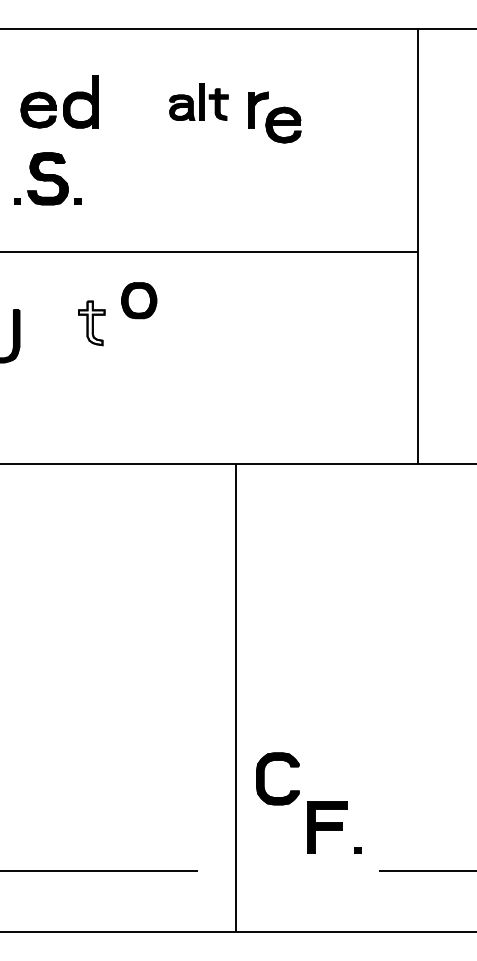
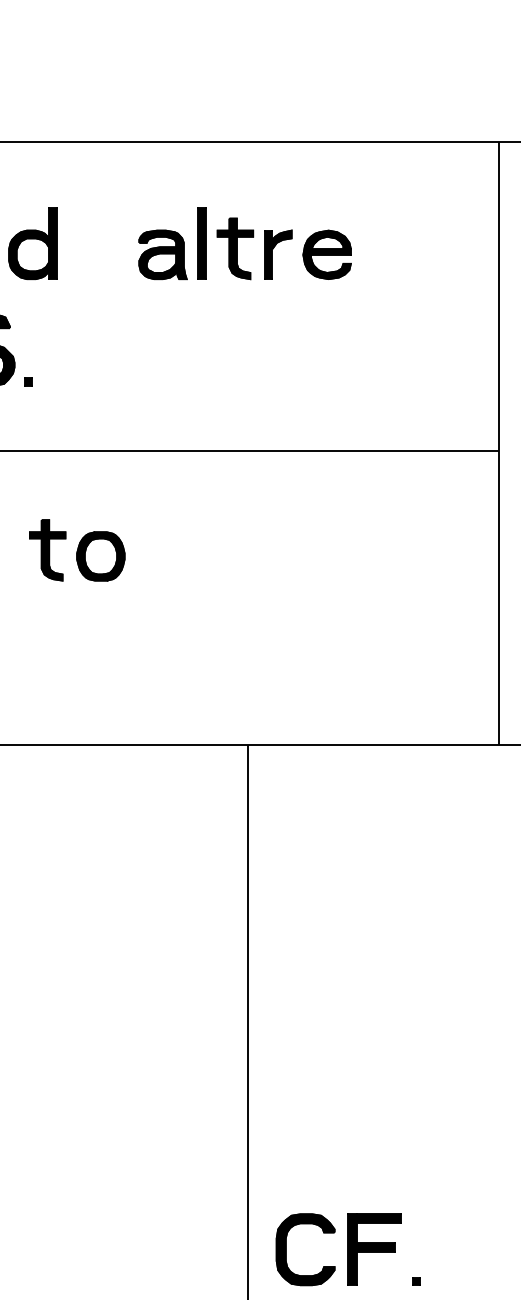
part: (198, 101) -> (195, 242), size x1.43
part: (283, 124) -> (327, 253), moved
part: (139, 300) -> (101, 556), moved
fill: (91, 323) -> (47, 550), added
part: (264, 778) -> (287, 1249), moved

